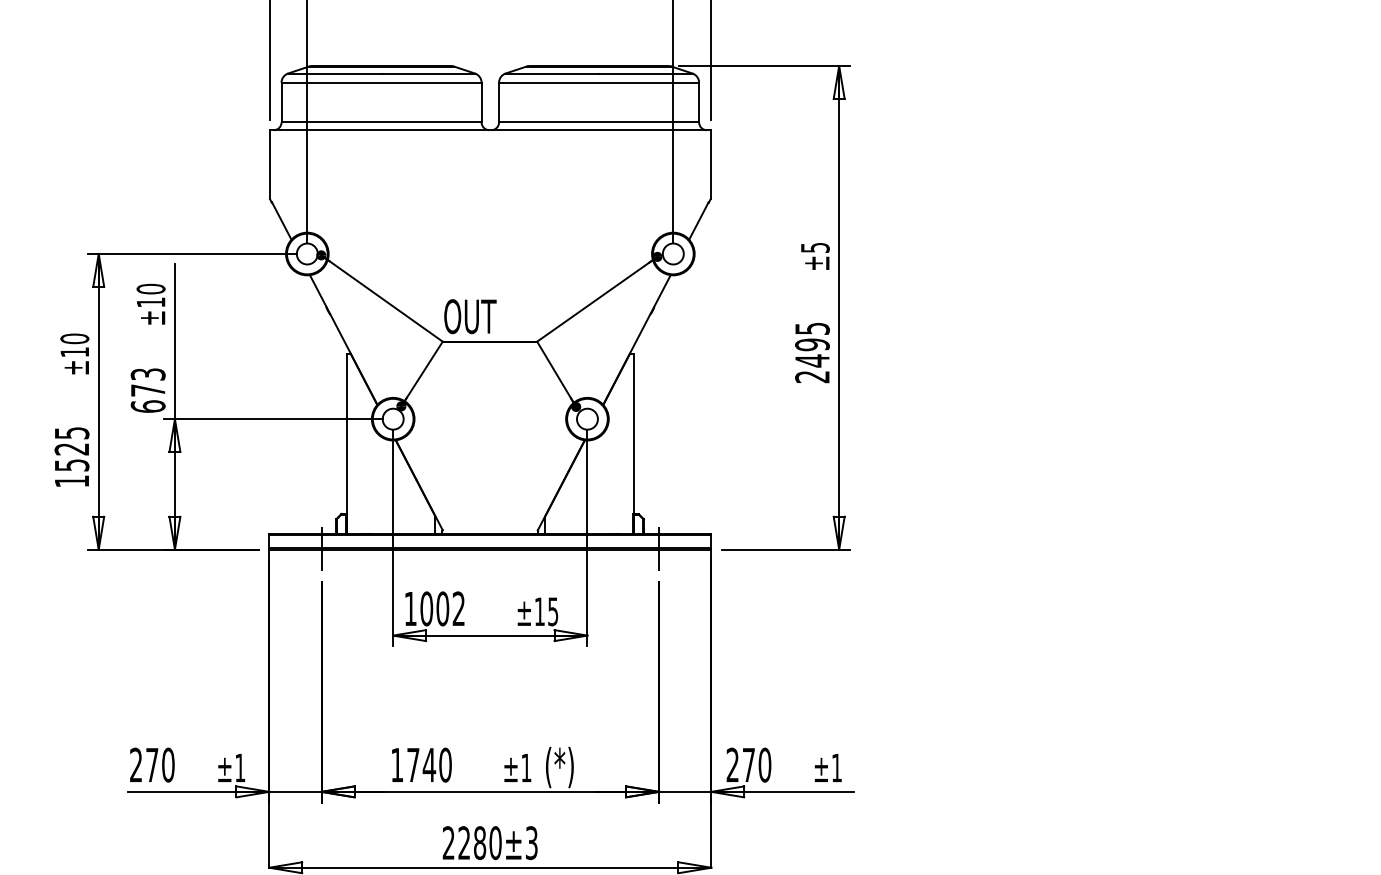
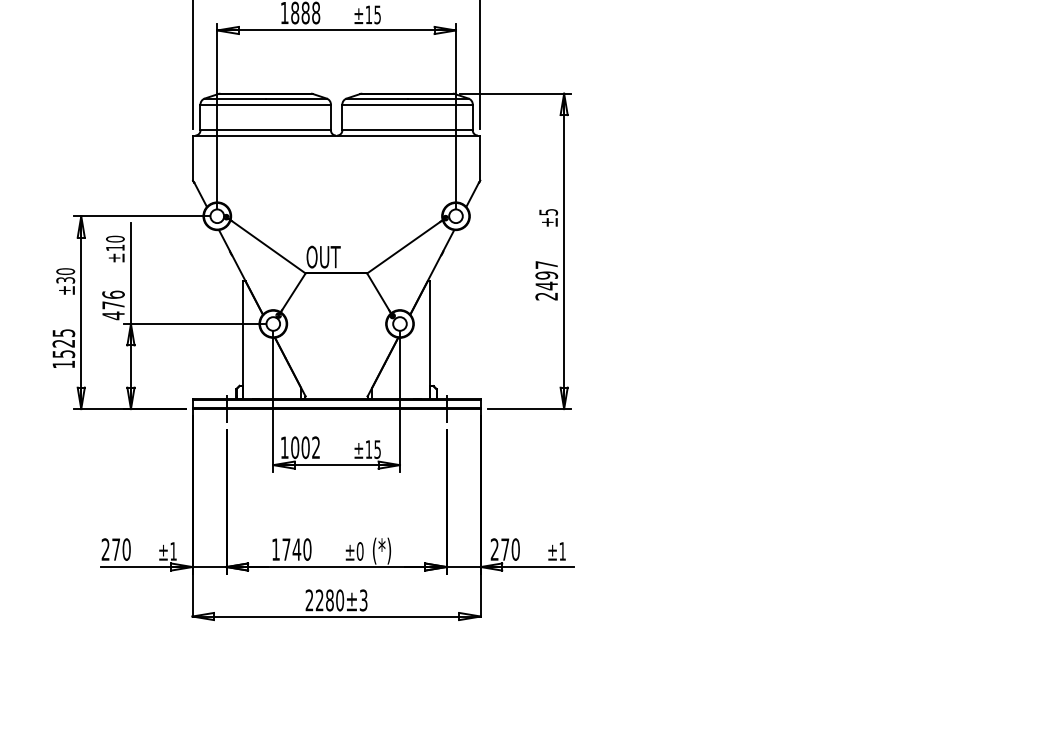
text: (812, 327) -> (546, 264), 2495 -> 2497
text: (74, 352) -> (65, 280), ±10 -> ±30
text: (148, 390) -> (113, 305), 673 -> 476
text: (525, 768) -> (359, 551), ±1 -> ±0

